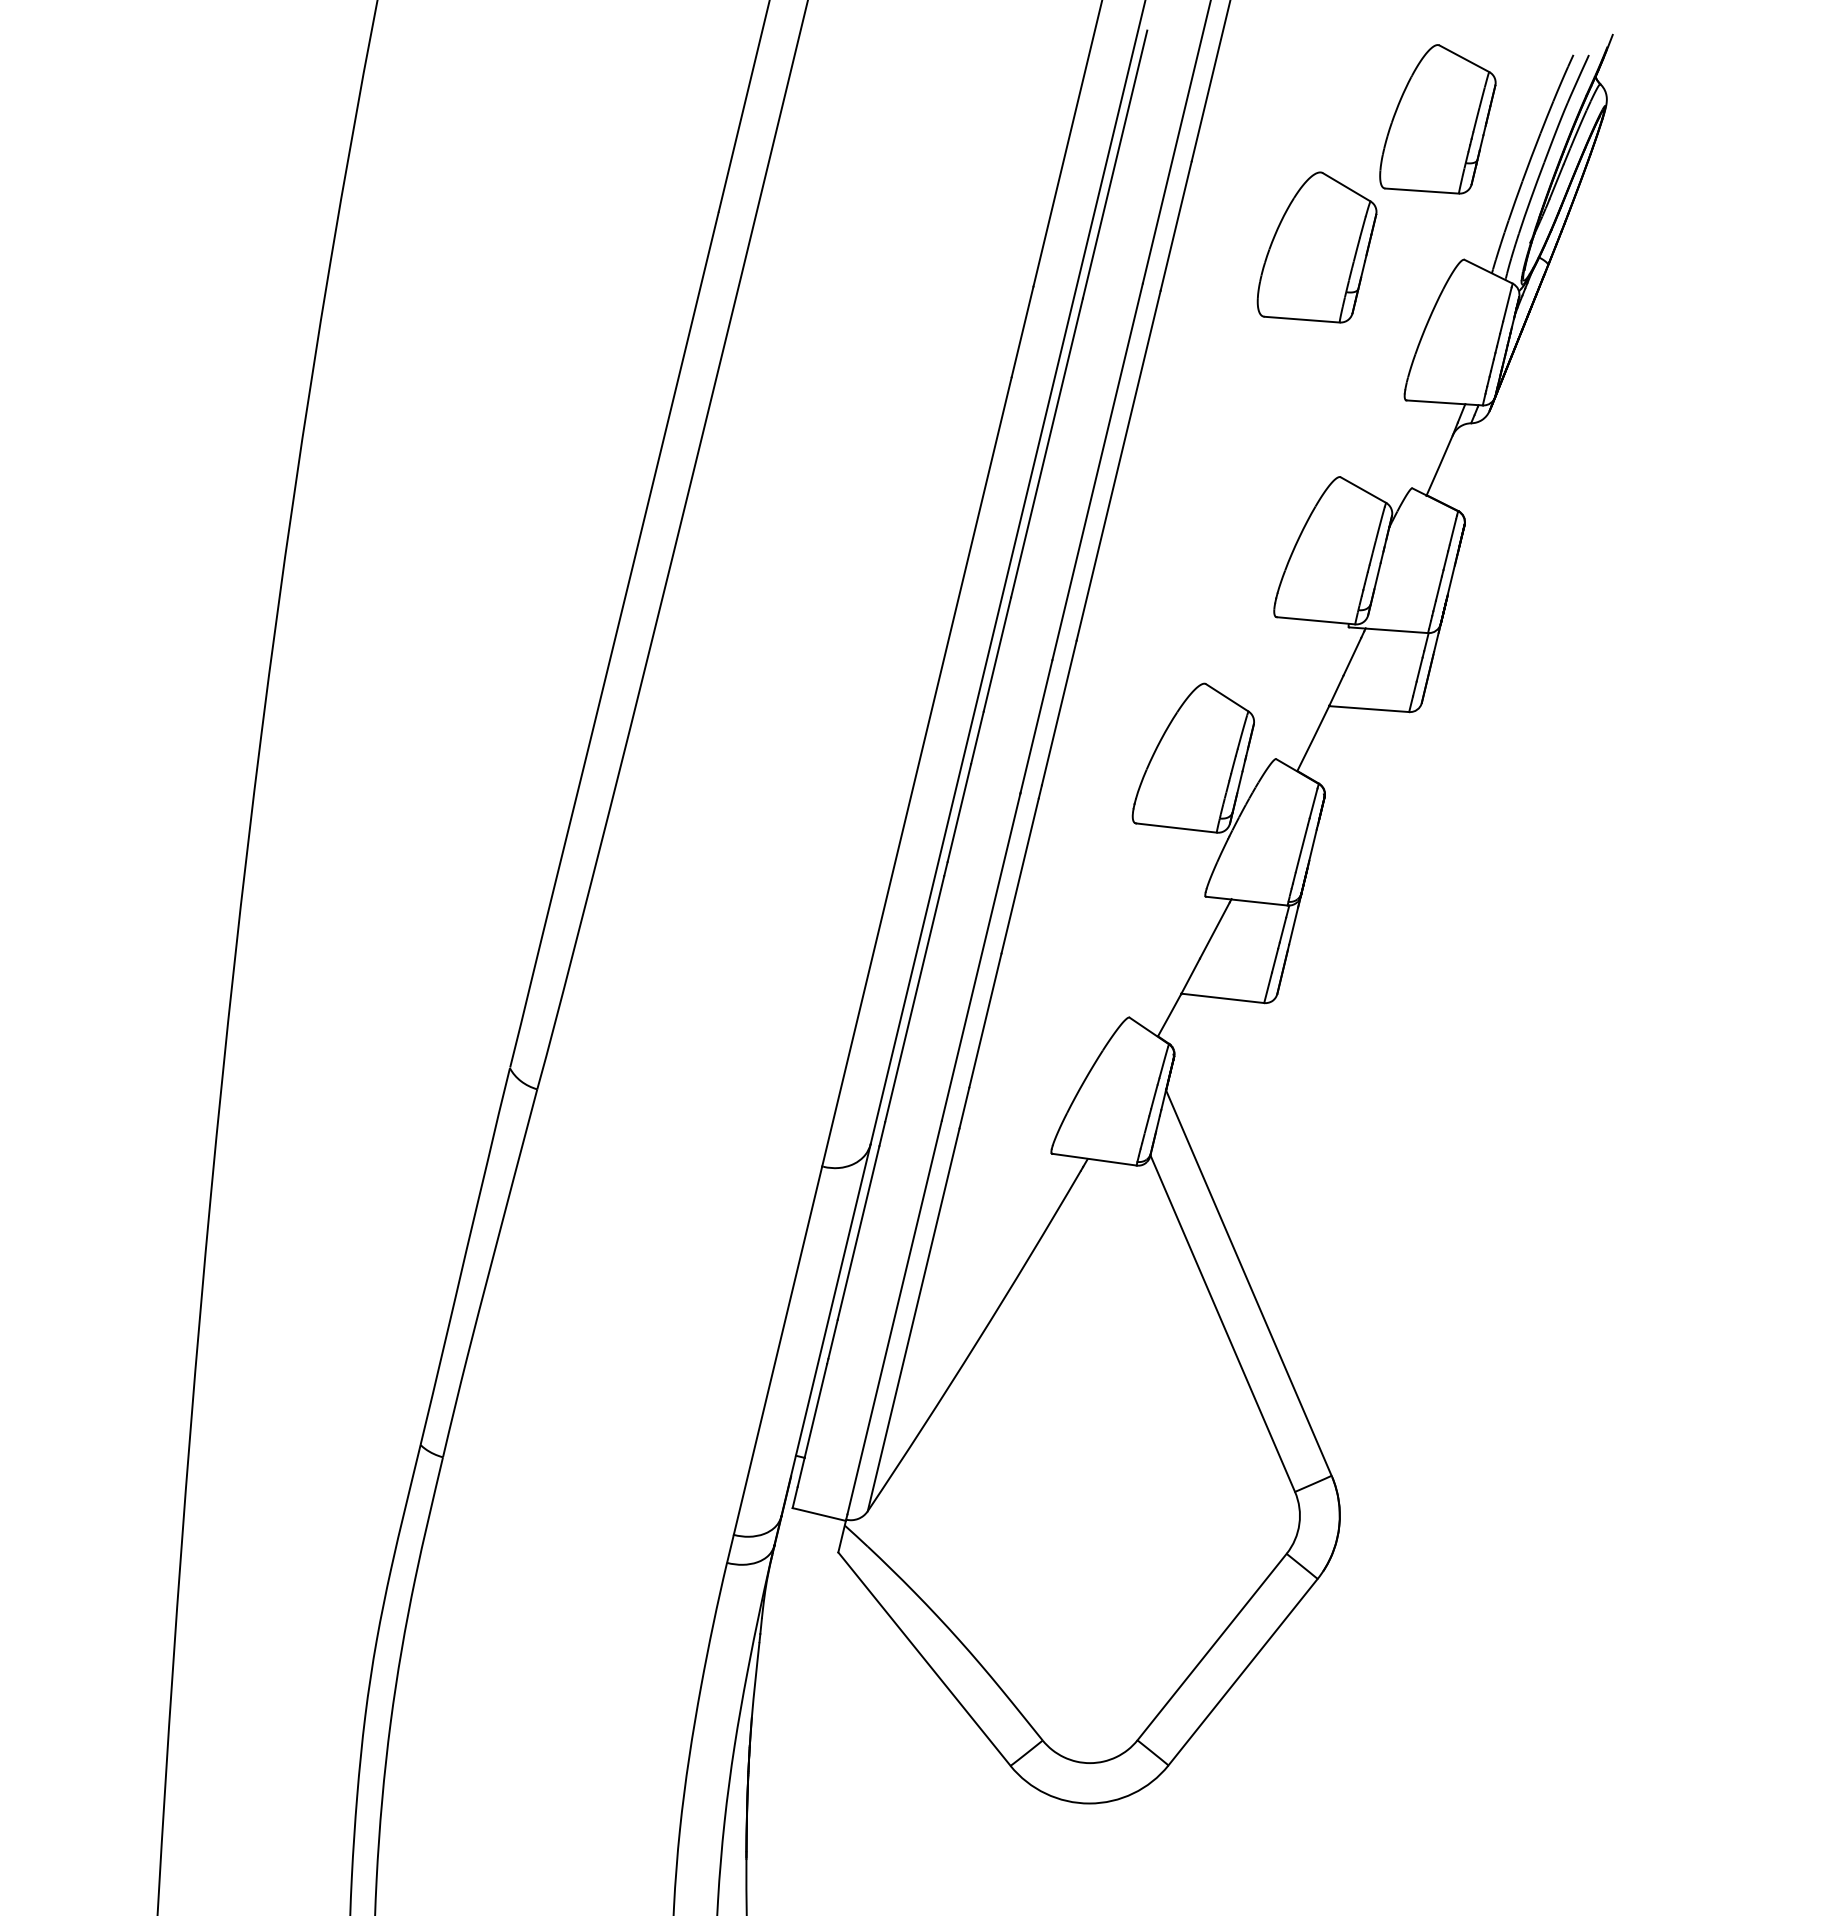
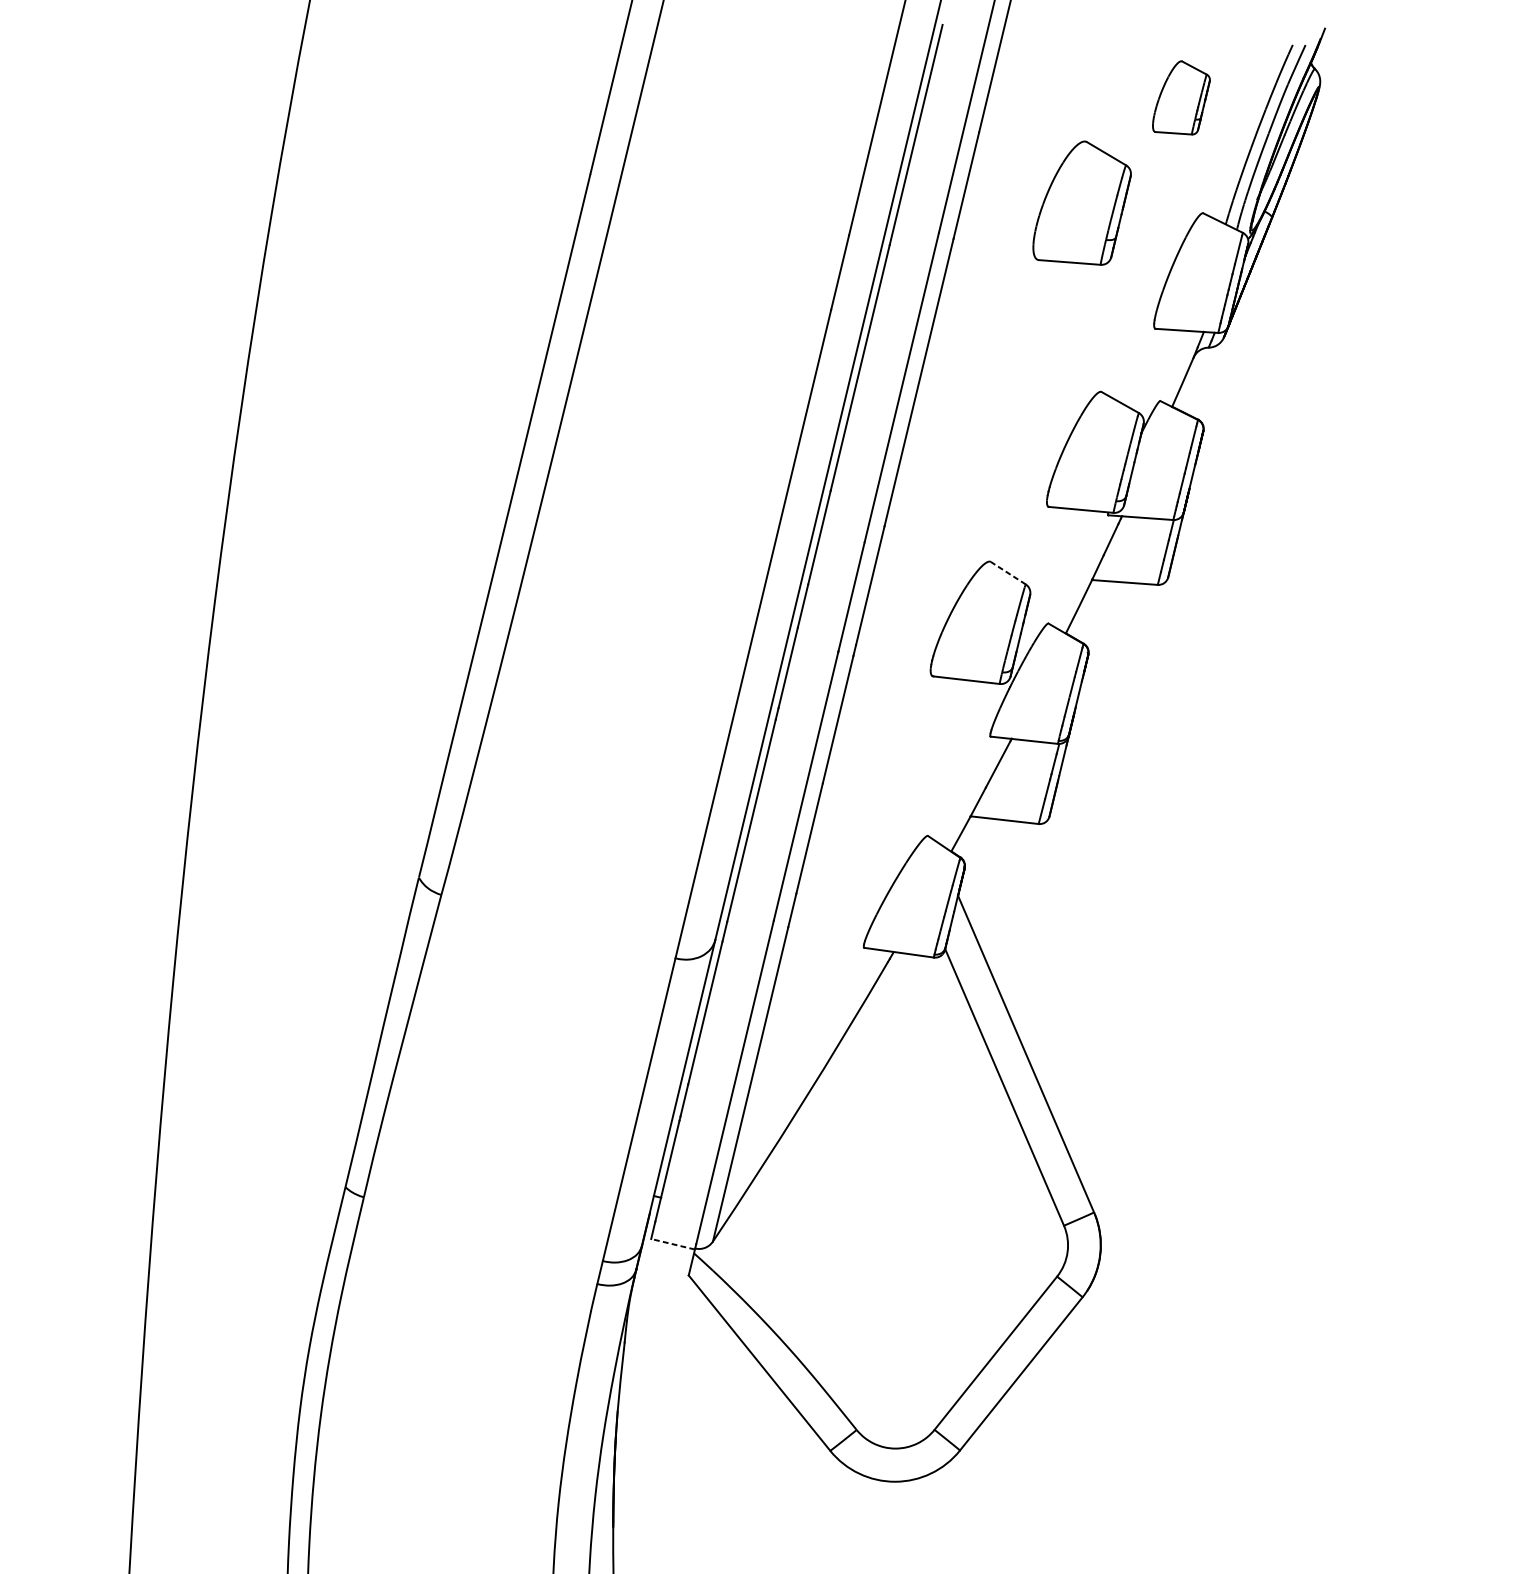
part: (1437, 119) -> (1181, 98), size x0.6
line: (1226, 697) -> (1007, 572), solid -> dashed
line: (818, 1514) -> (672, 1244), solid -> dashed

